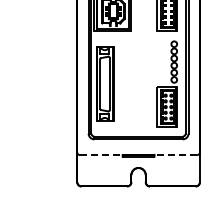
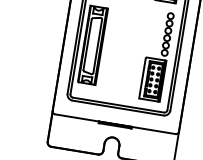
line: (138, 155) -> (115, 124), dashed -> solid

